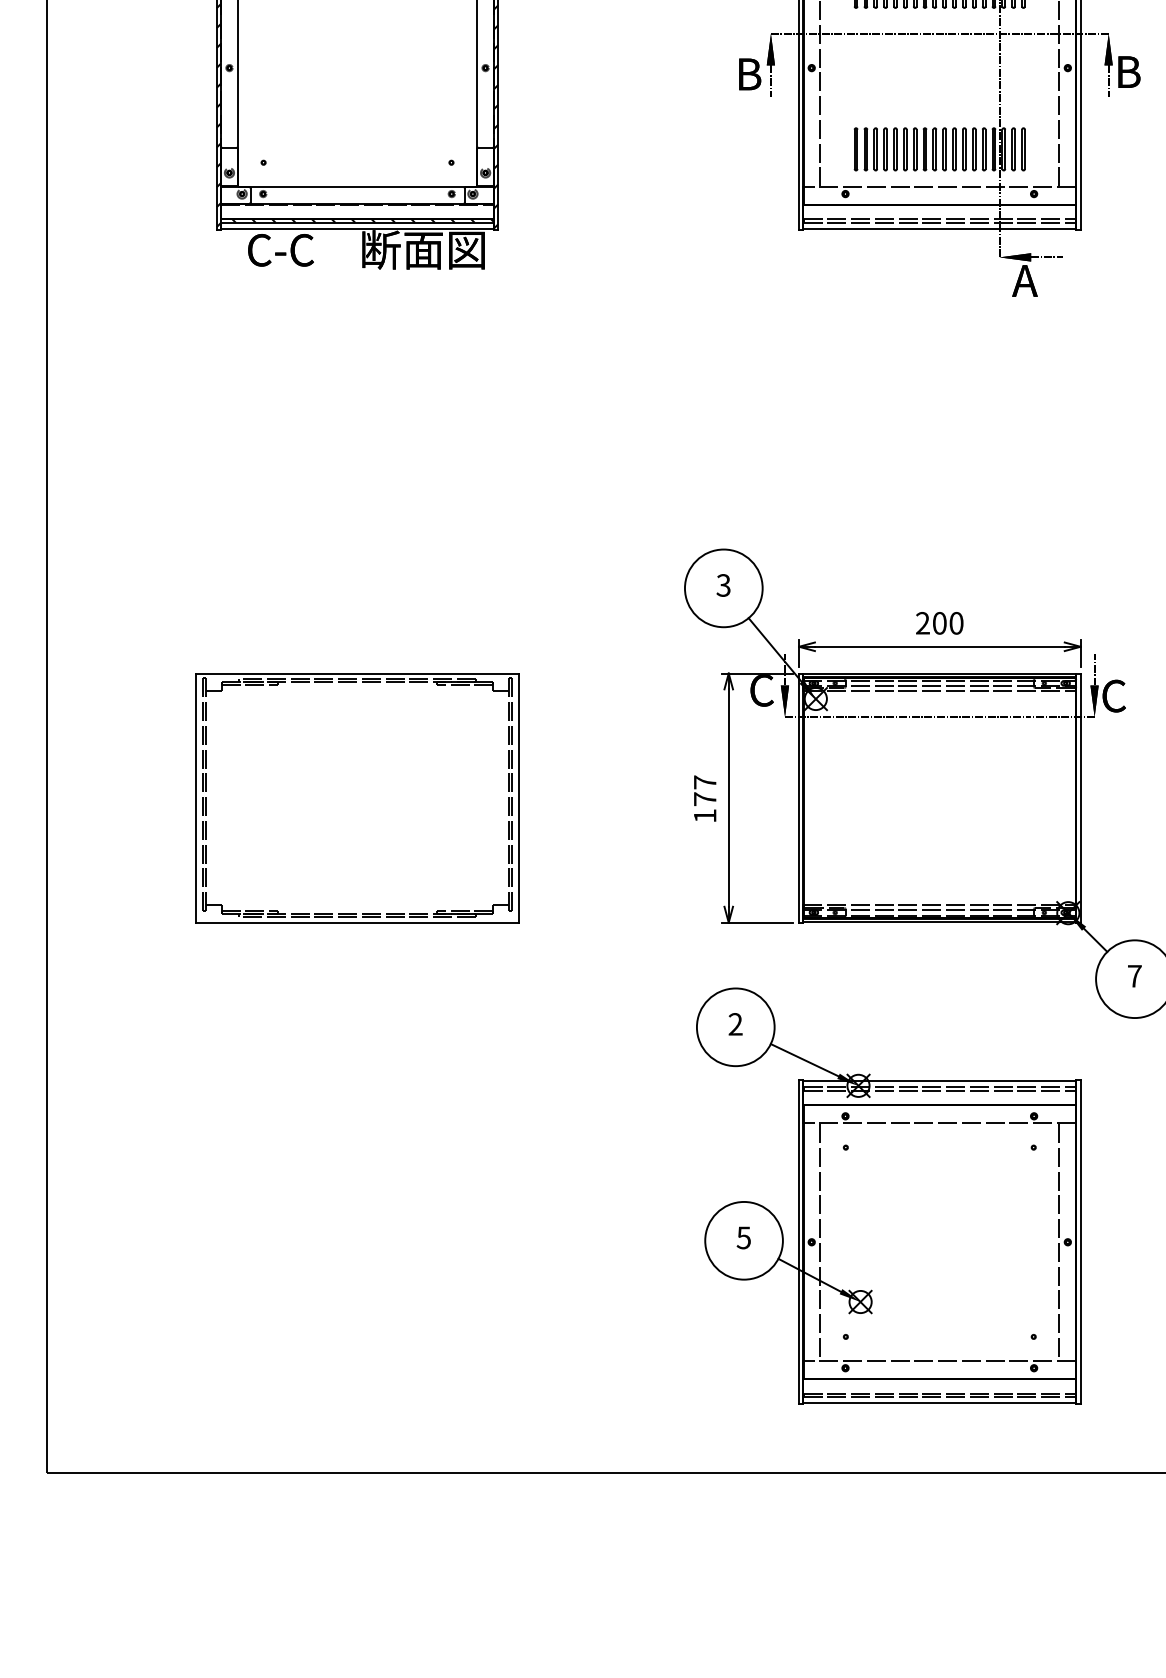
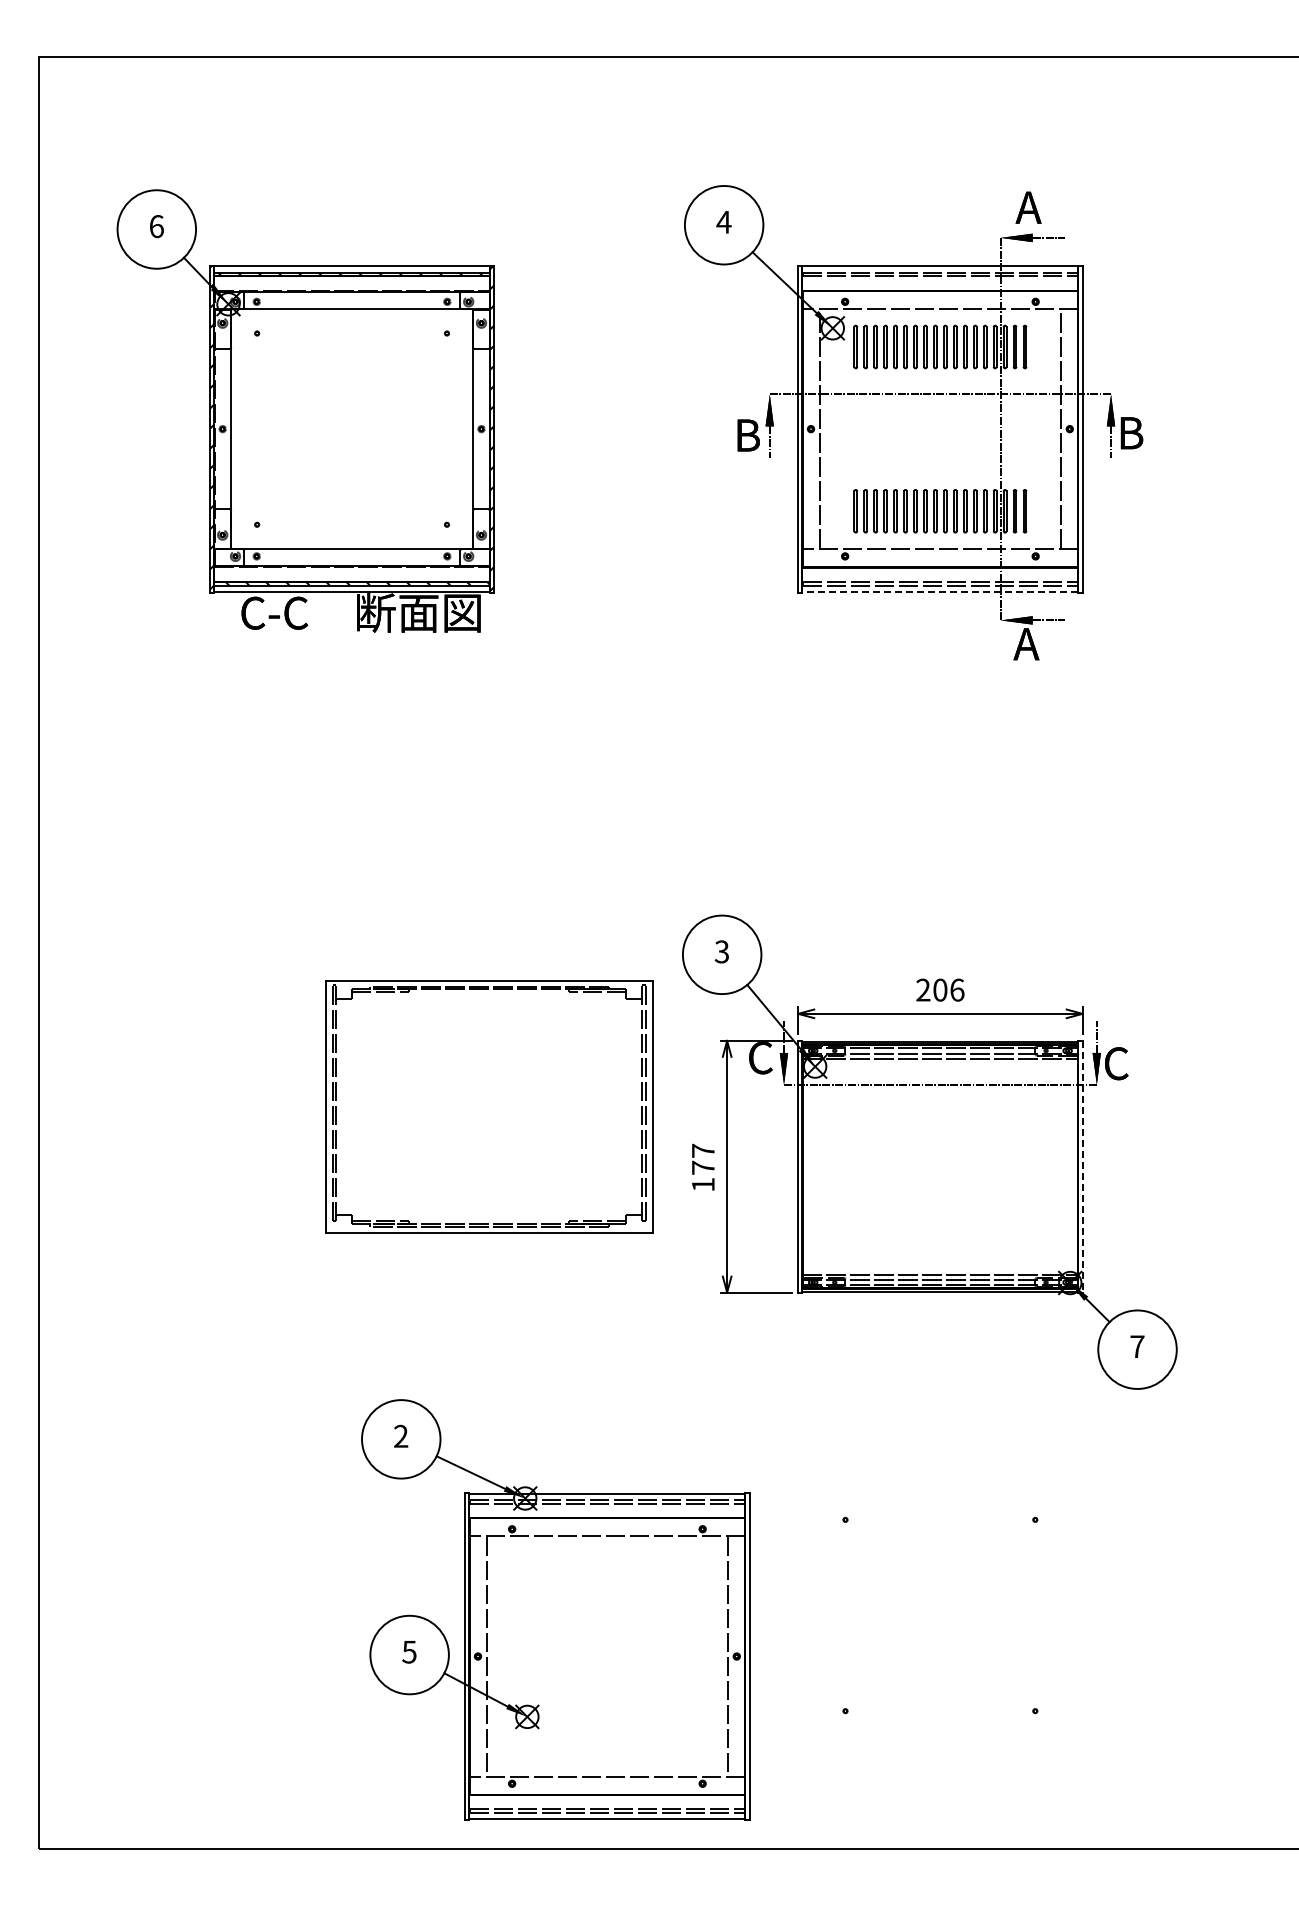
line: (939, 228) -> (940, 591), solid -> dashed
text: (956, 622) -> (957, 989), 200 -> 206
part: (357, 797) -> (489, 1106), moved
line: (1080, 797) -> (1082, 1166), solid -> dashed
part: (888, 1195) -> (555, 1609), moved

